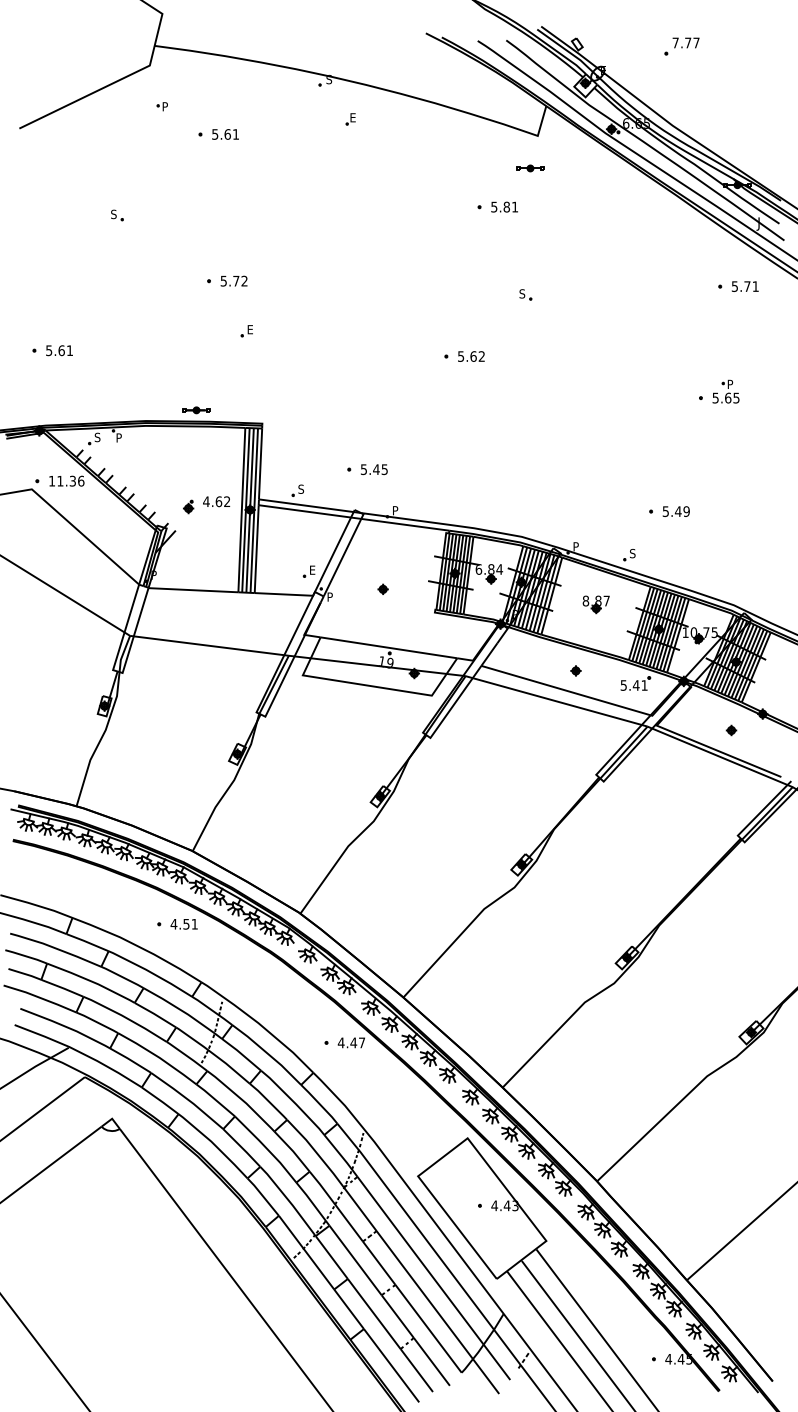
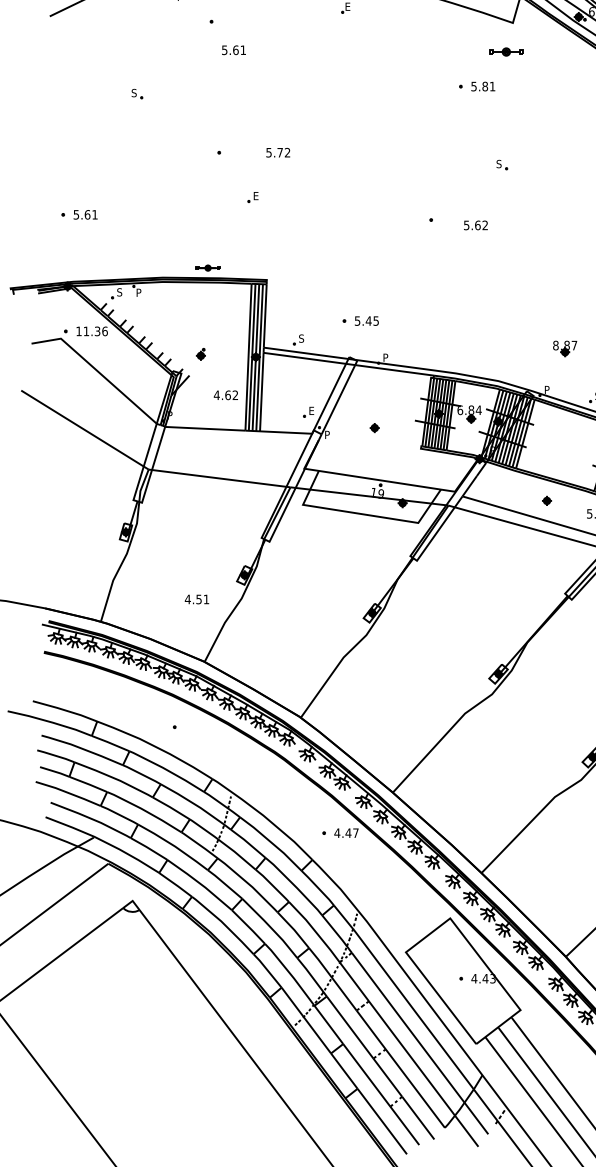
text: (225, 134) -> (233, 50), moved
part: (530, 168) -> (506, 52), size x1.4
text: (233, 280) -> (277, 152), moved
text: (471, 356) -> (476, 225), moved
text: (216, 501) -> (225, 395), moved
part: (595, 604) -> (564, 348), moved
text: (183, 924) -> (196, 599), moved

